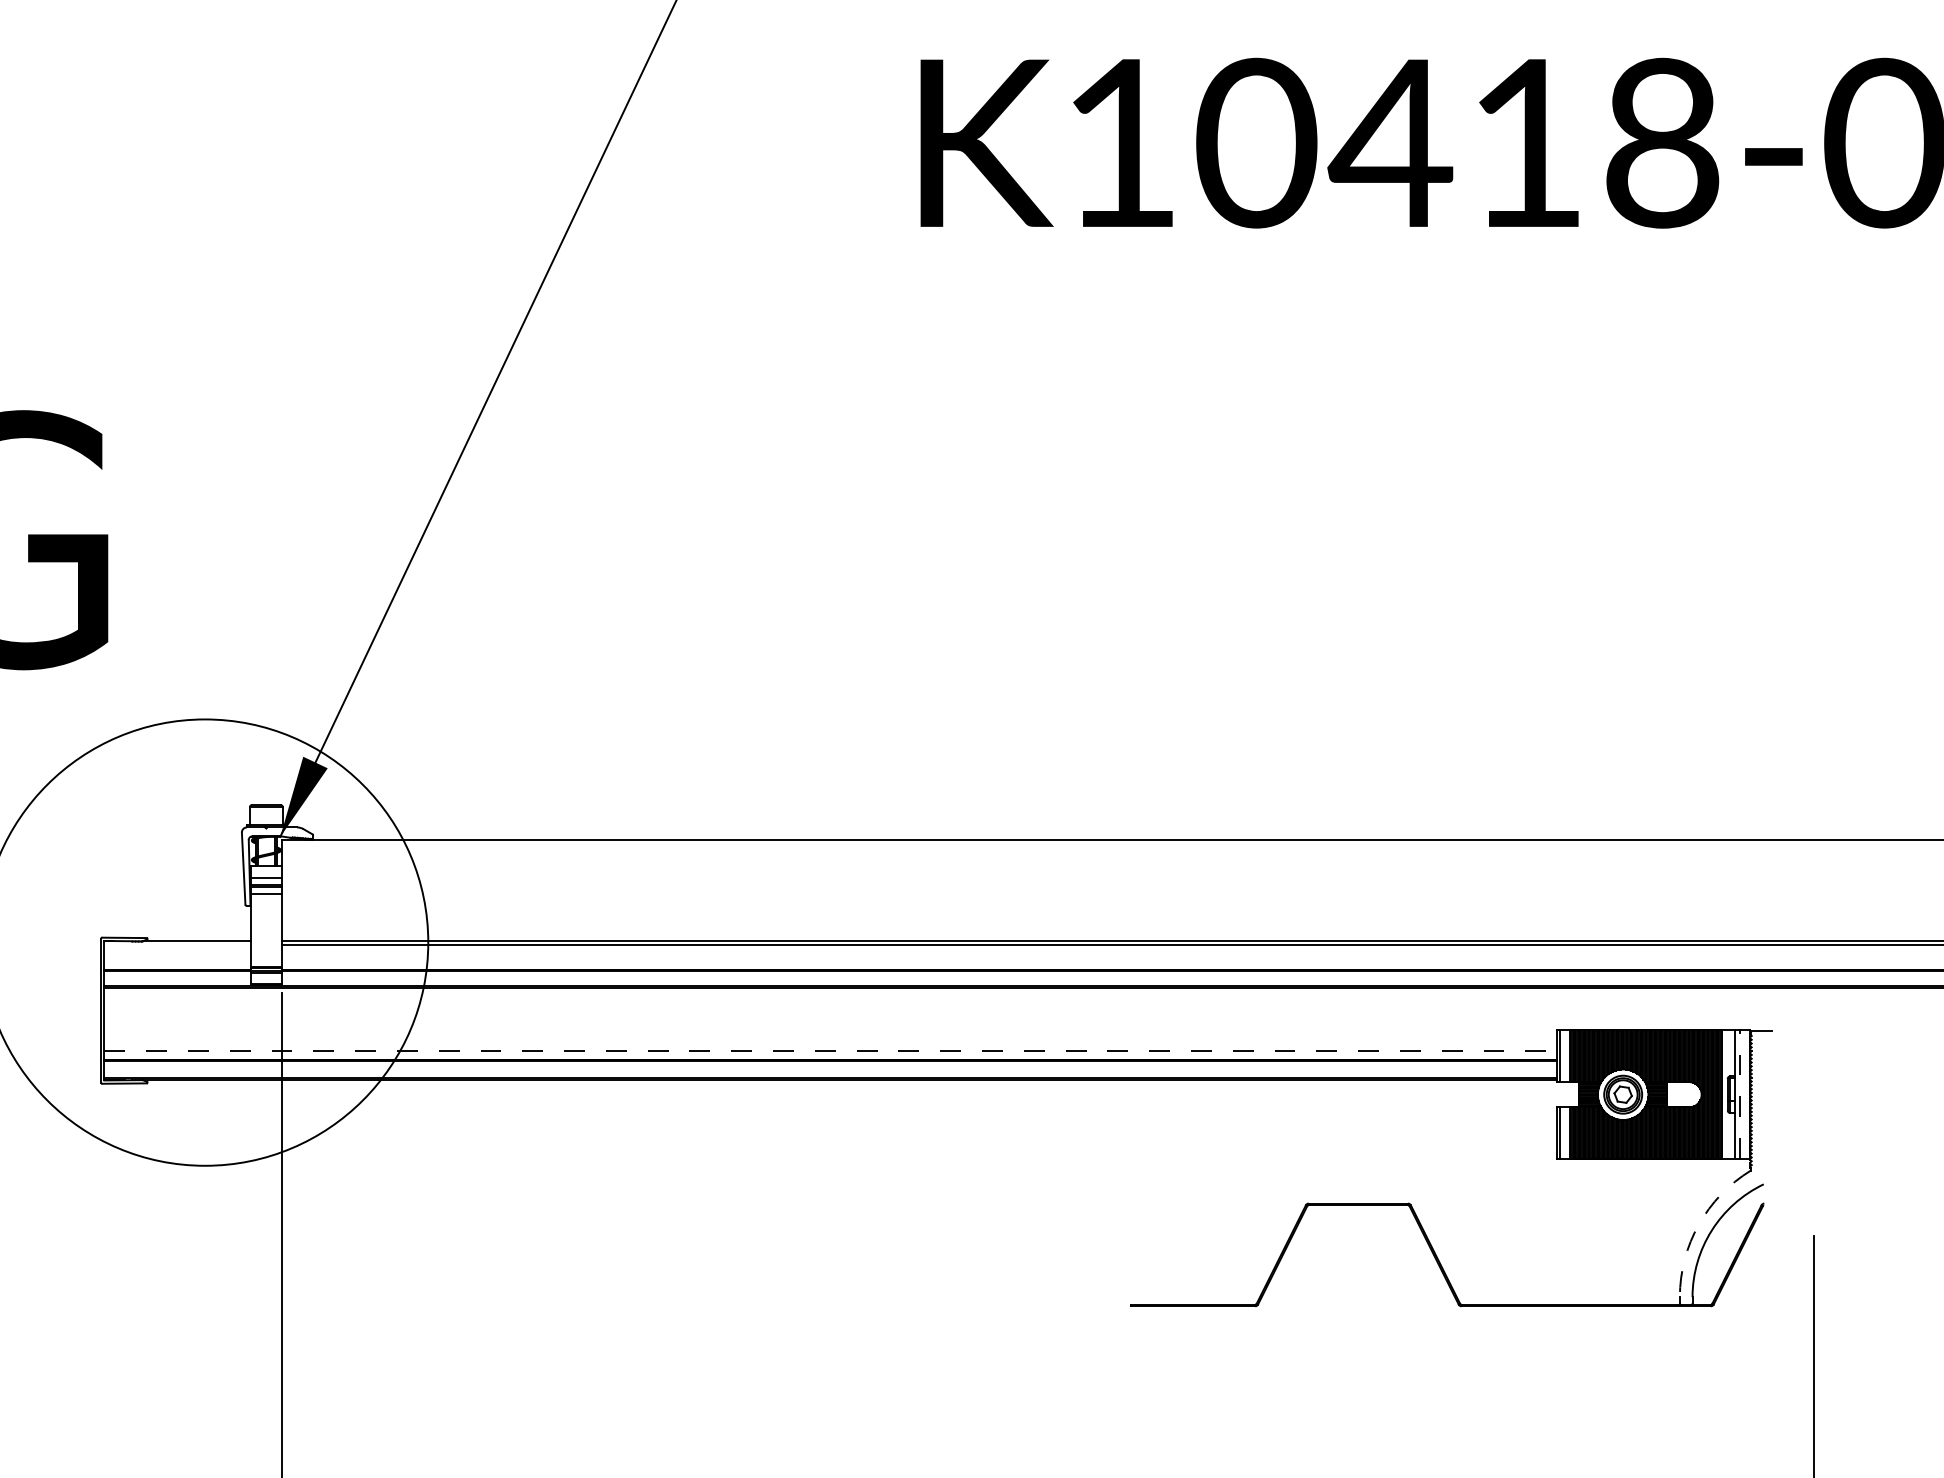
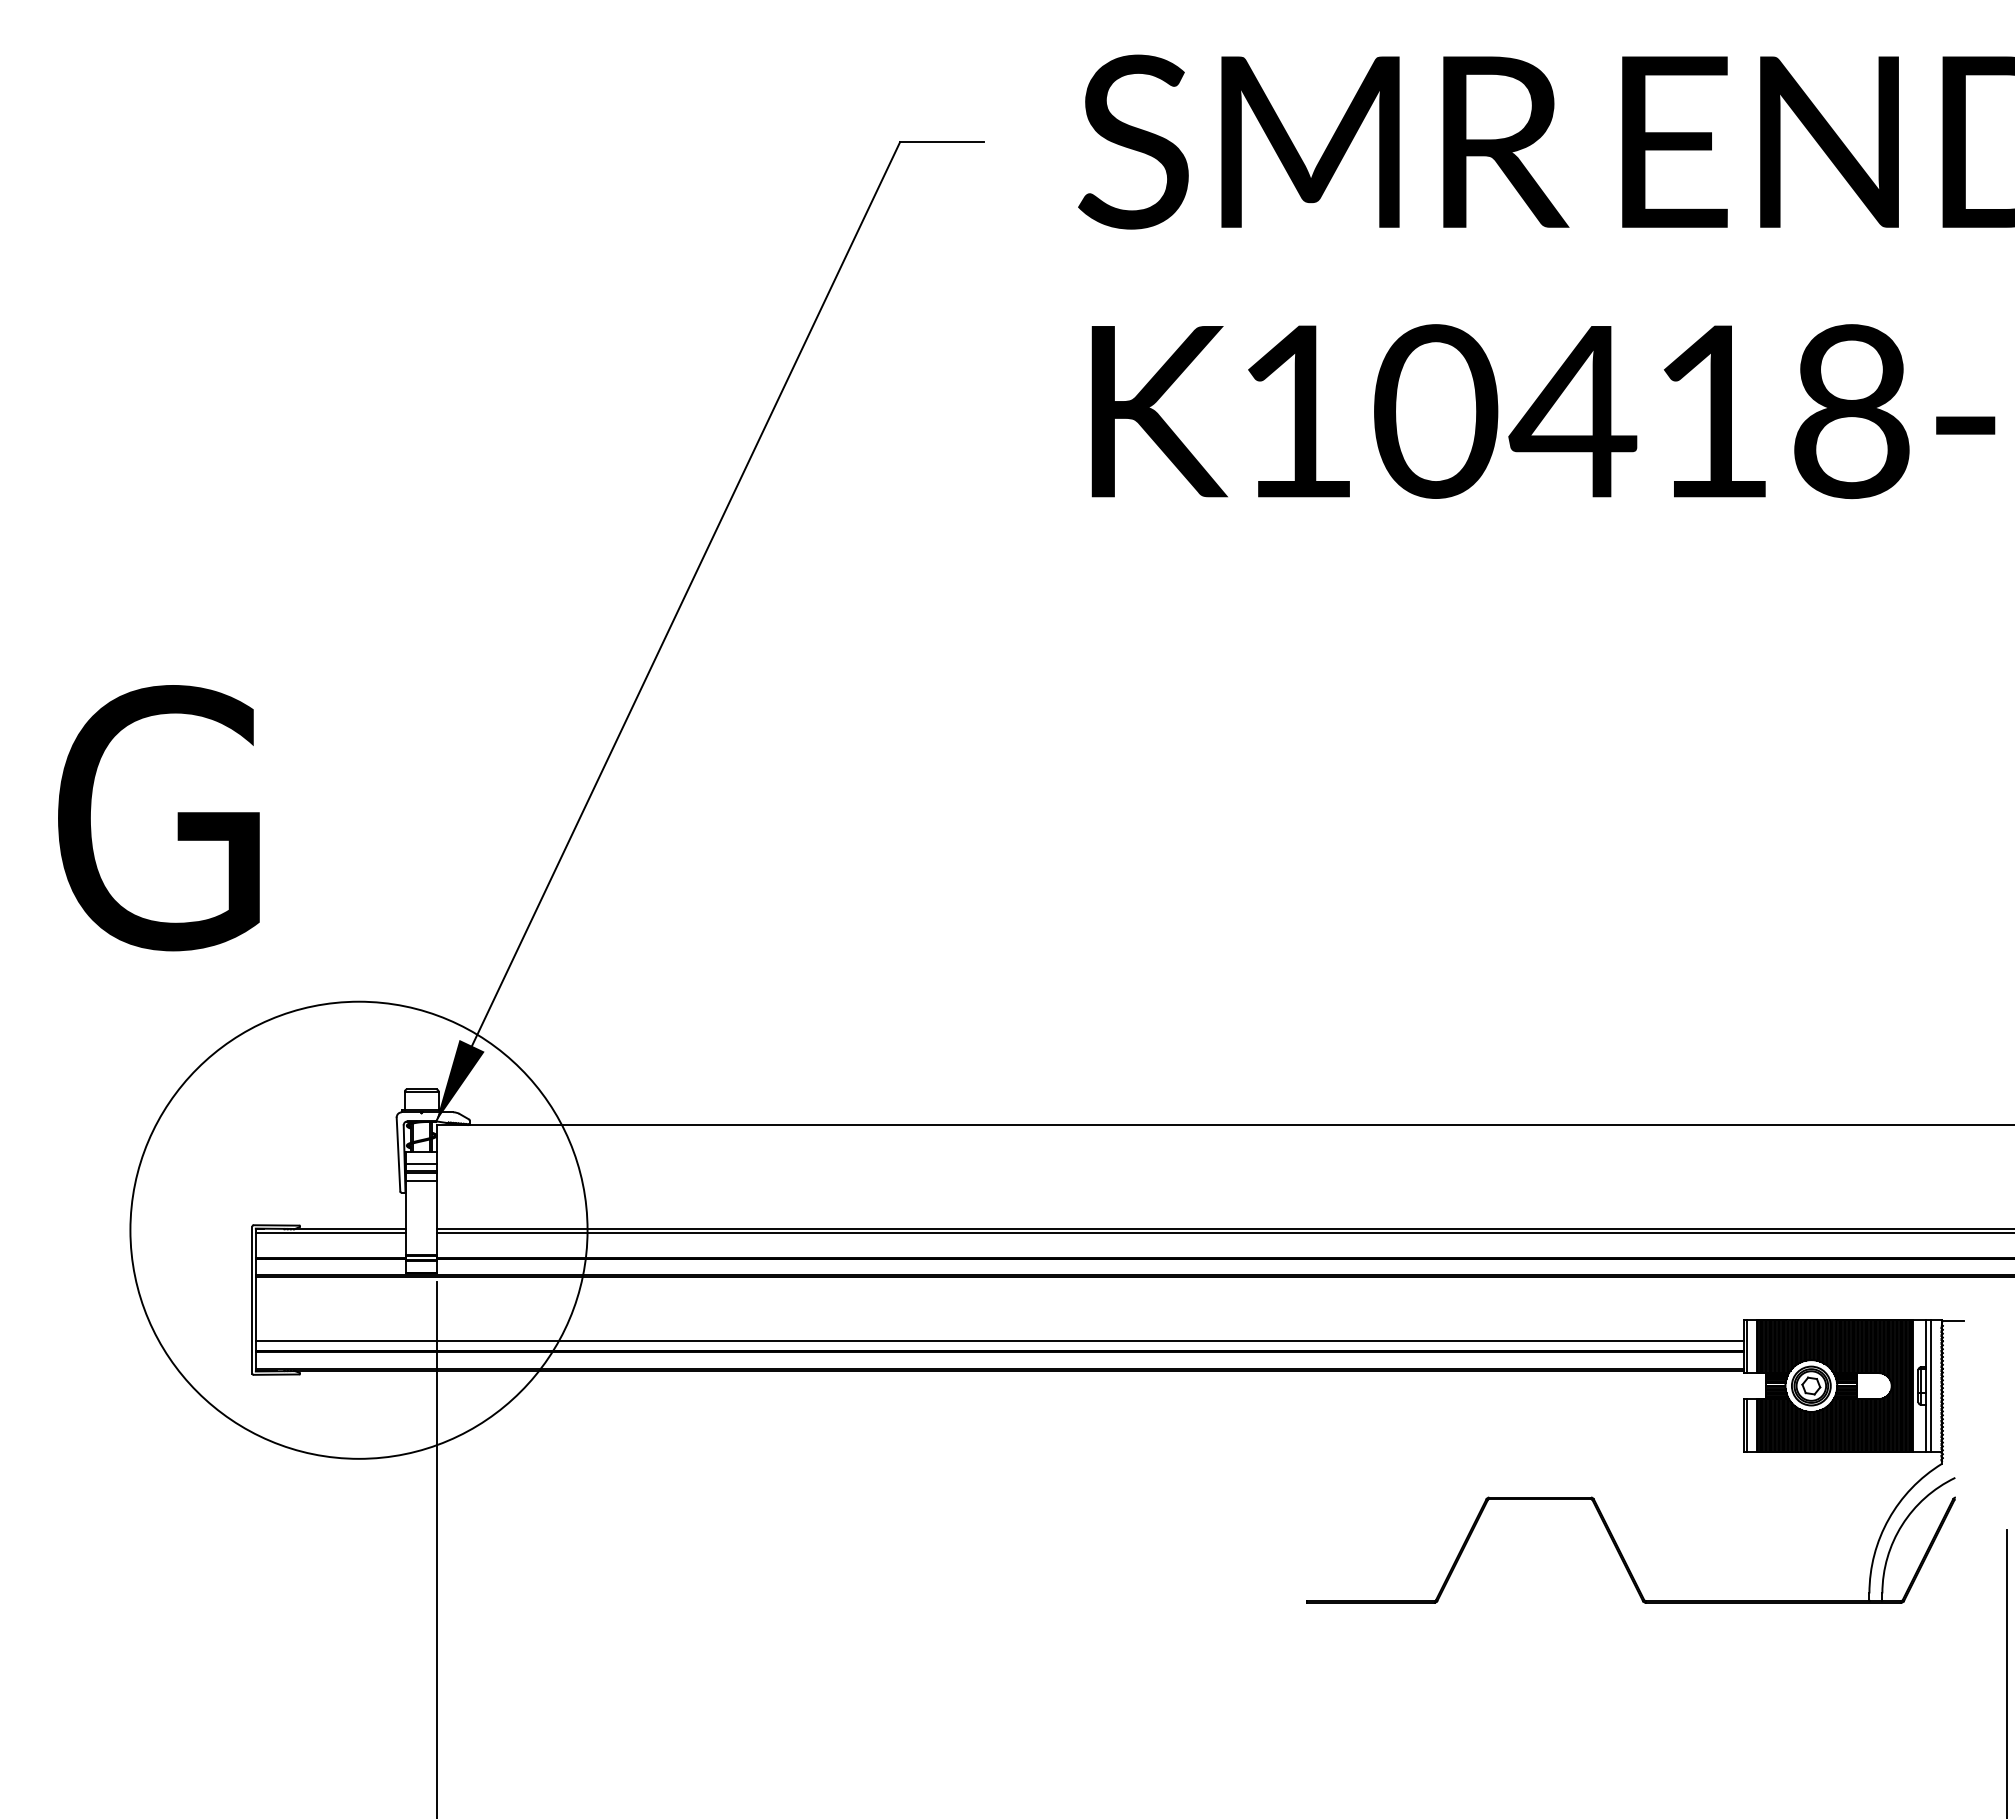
line: (177, 944) -> (330, 1232), added
line: (831, 1051) -> (1000, 1341), dashed -> solid
line: (1740, 1095) -> (1931, 1386), dashed -> solid
arc: (1698, 1225) -> (1888, 1519), dashed -> solid

